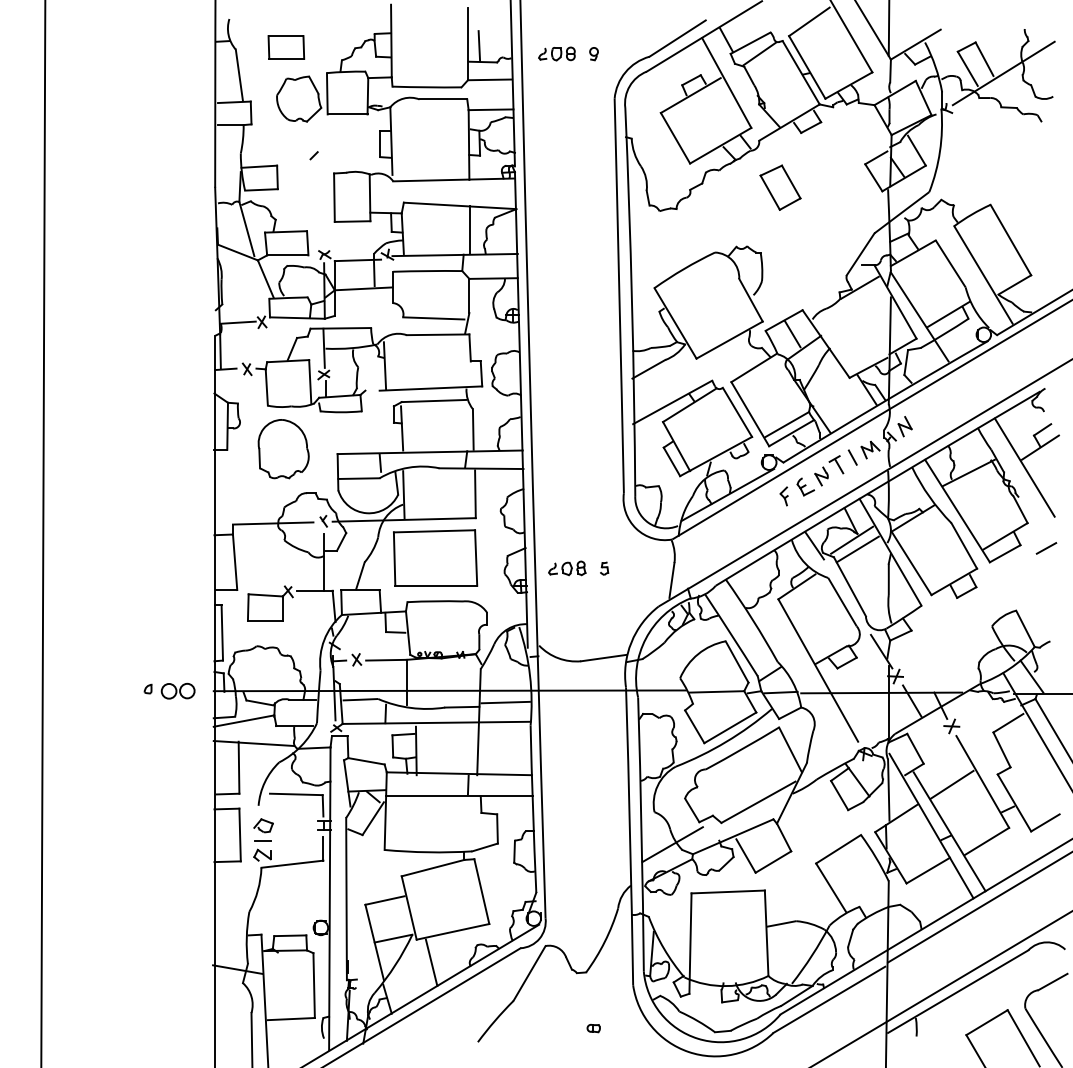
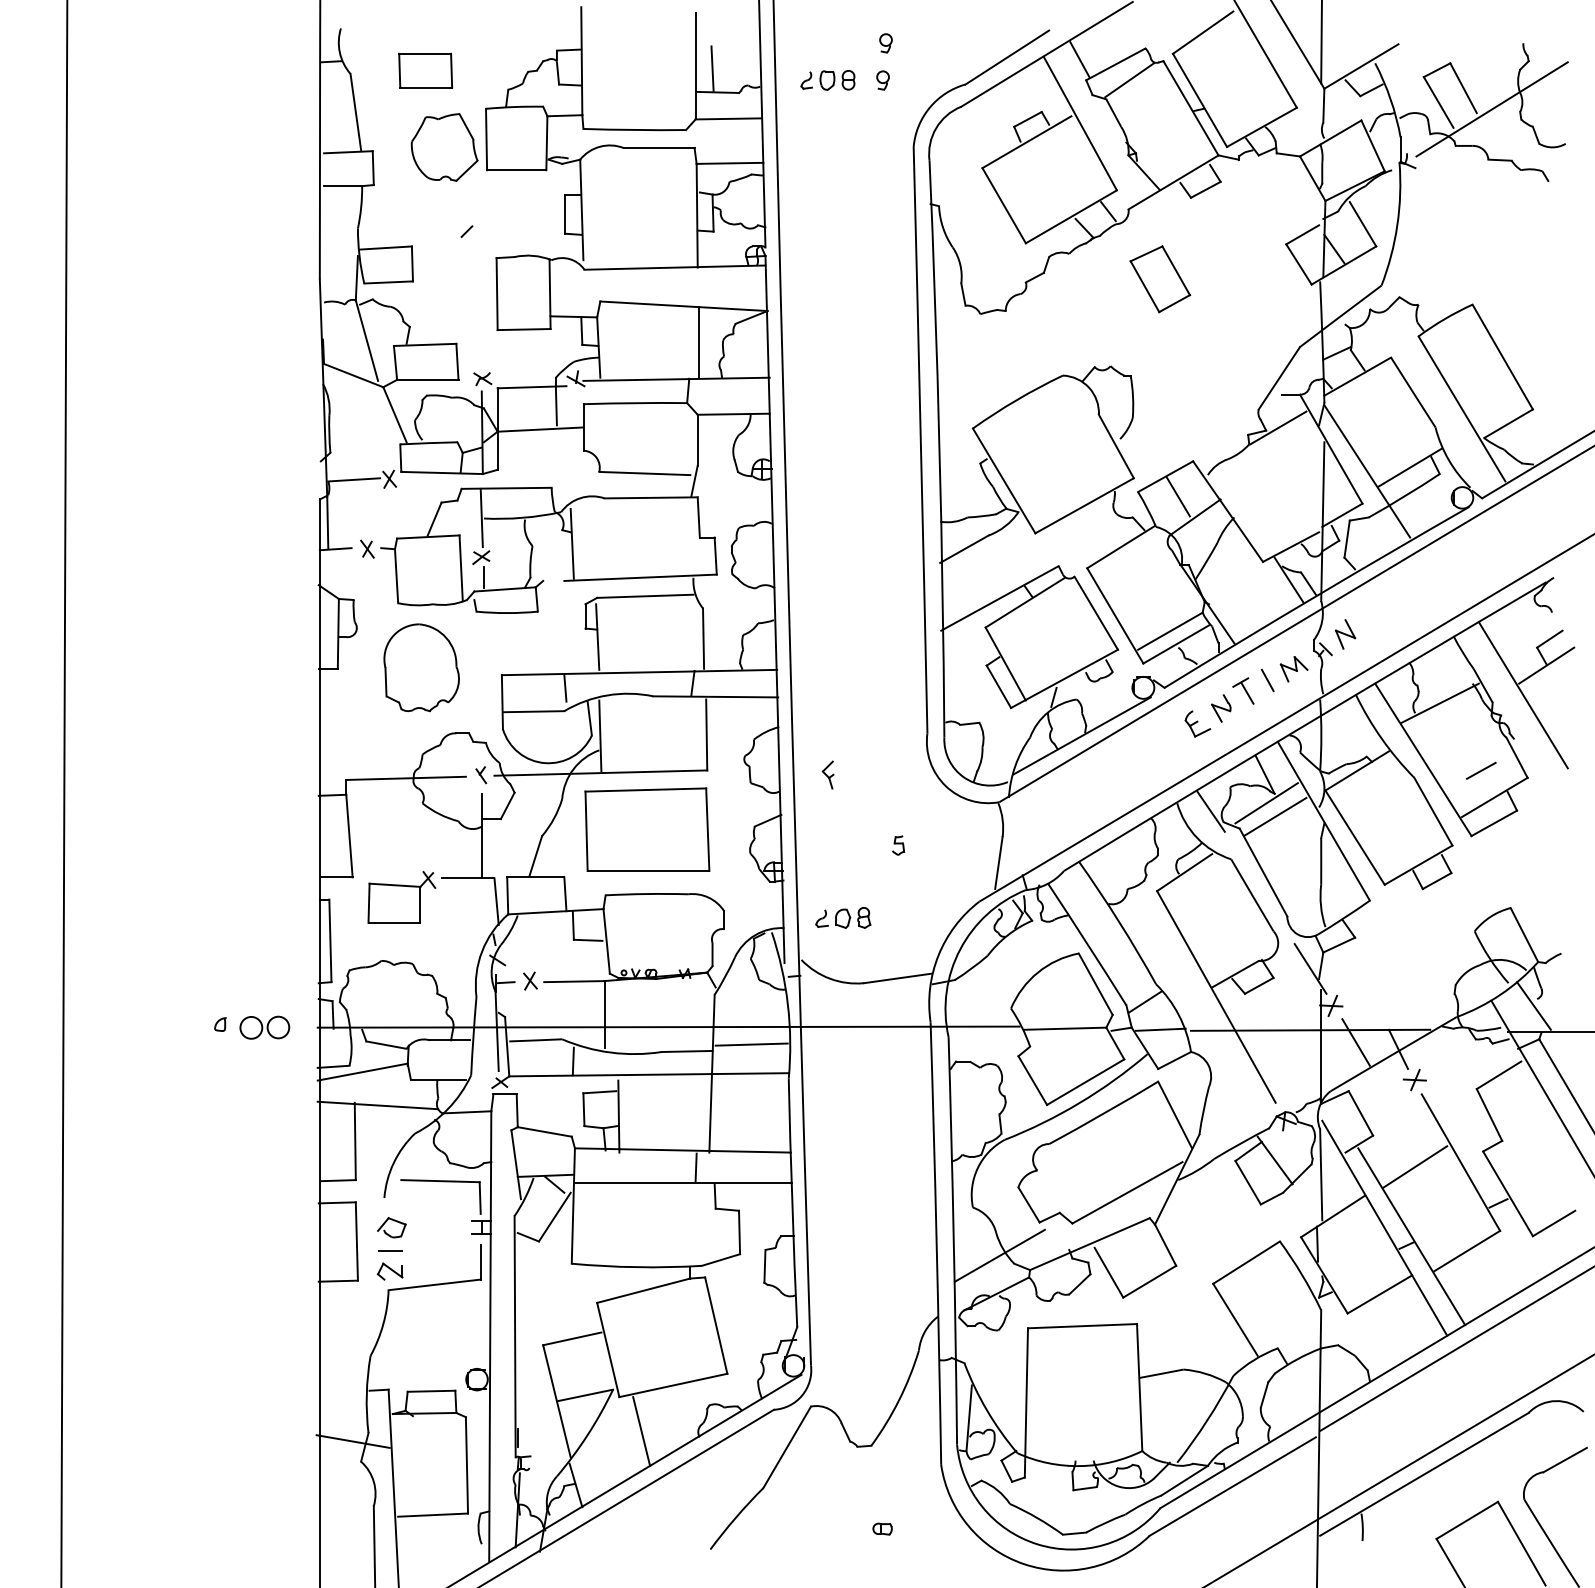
part: (595, 29) -> (885, 44), added
part: (783, 496) -> (827, 775), moved
line: (1046, 548) -> (1481, 770), moved
part: (567, 568) -> (843, 918), moved

